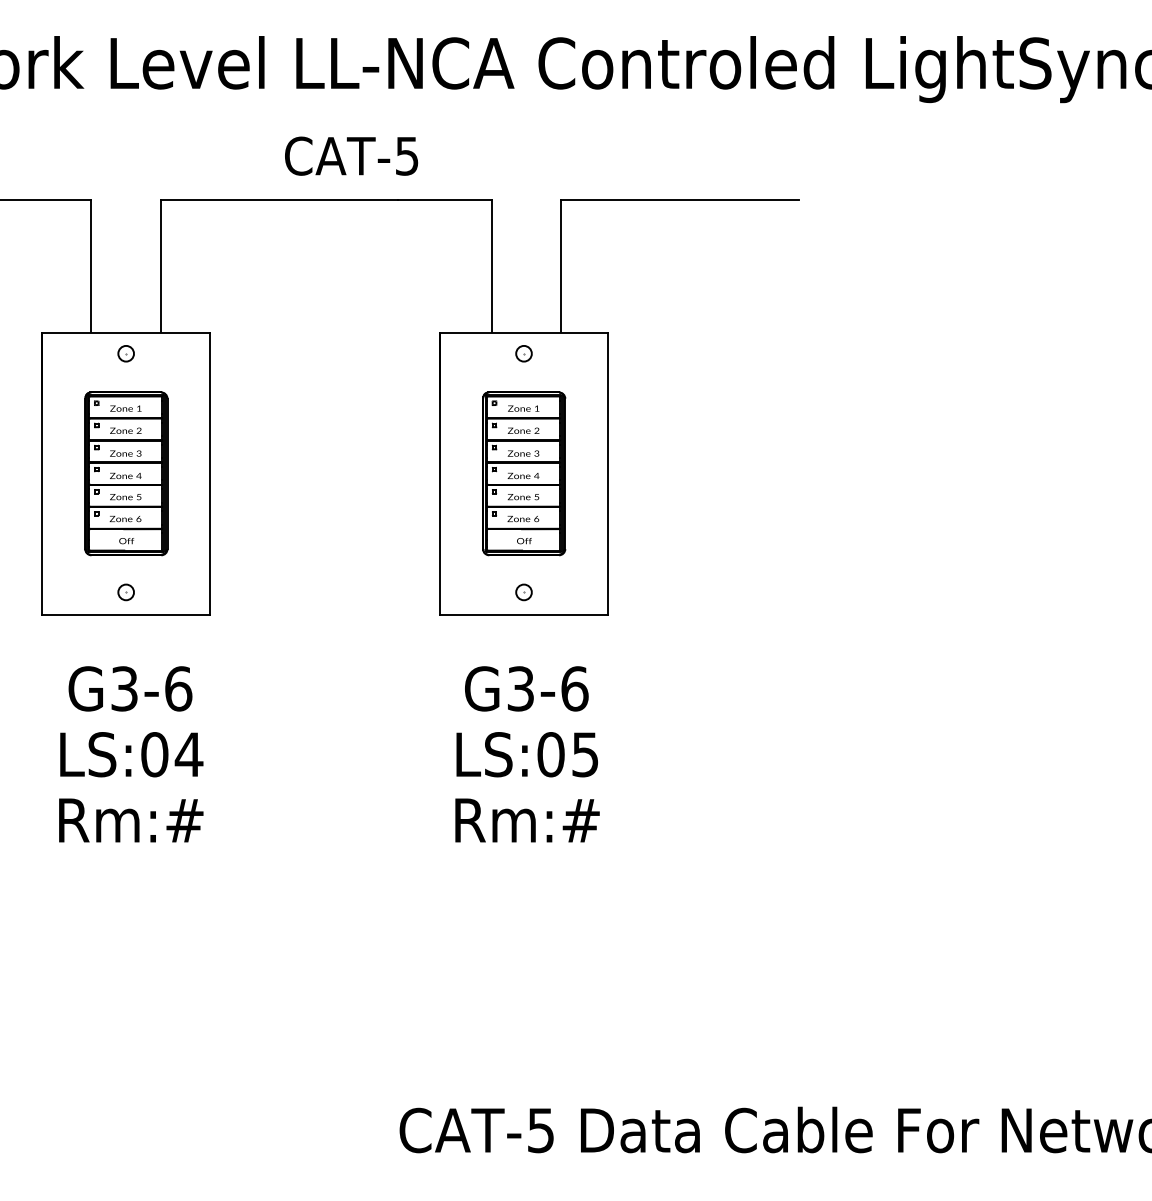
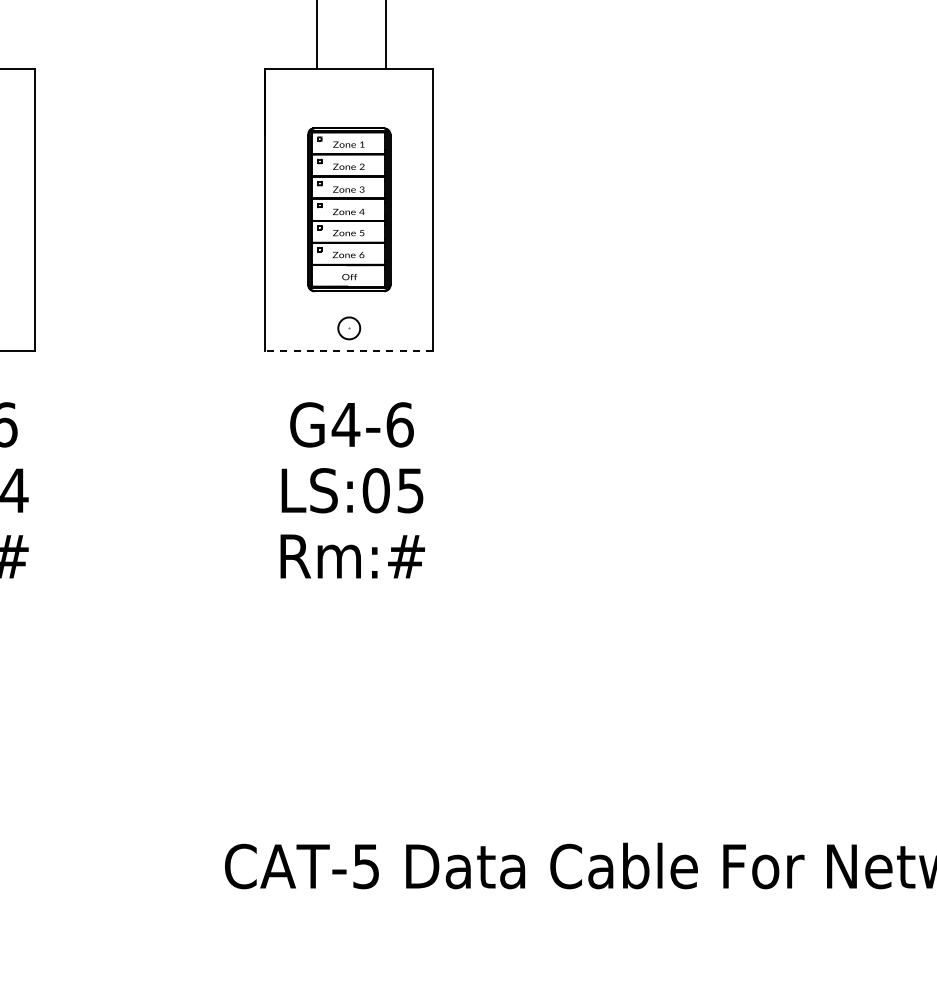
part: (523, 353) -> (348, 89), removed
part: (523, 592) -> (348, 328), size x1.4
line: (524, 614) -> (349, 350), solid -> dashed
text: (520, 688) -> (345, 424), G3-6 -> G4-6

